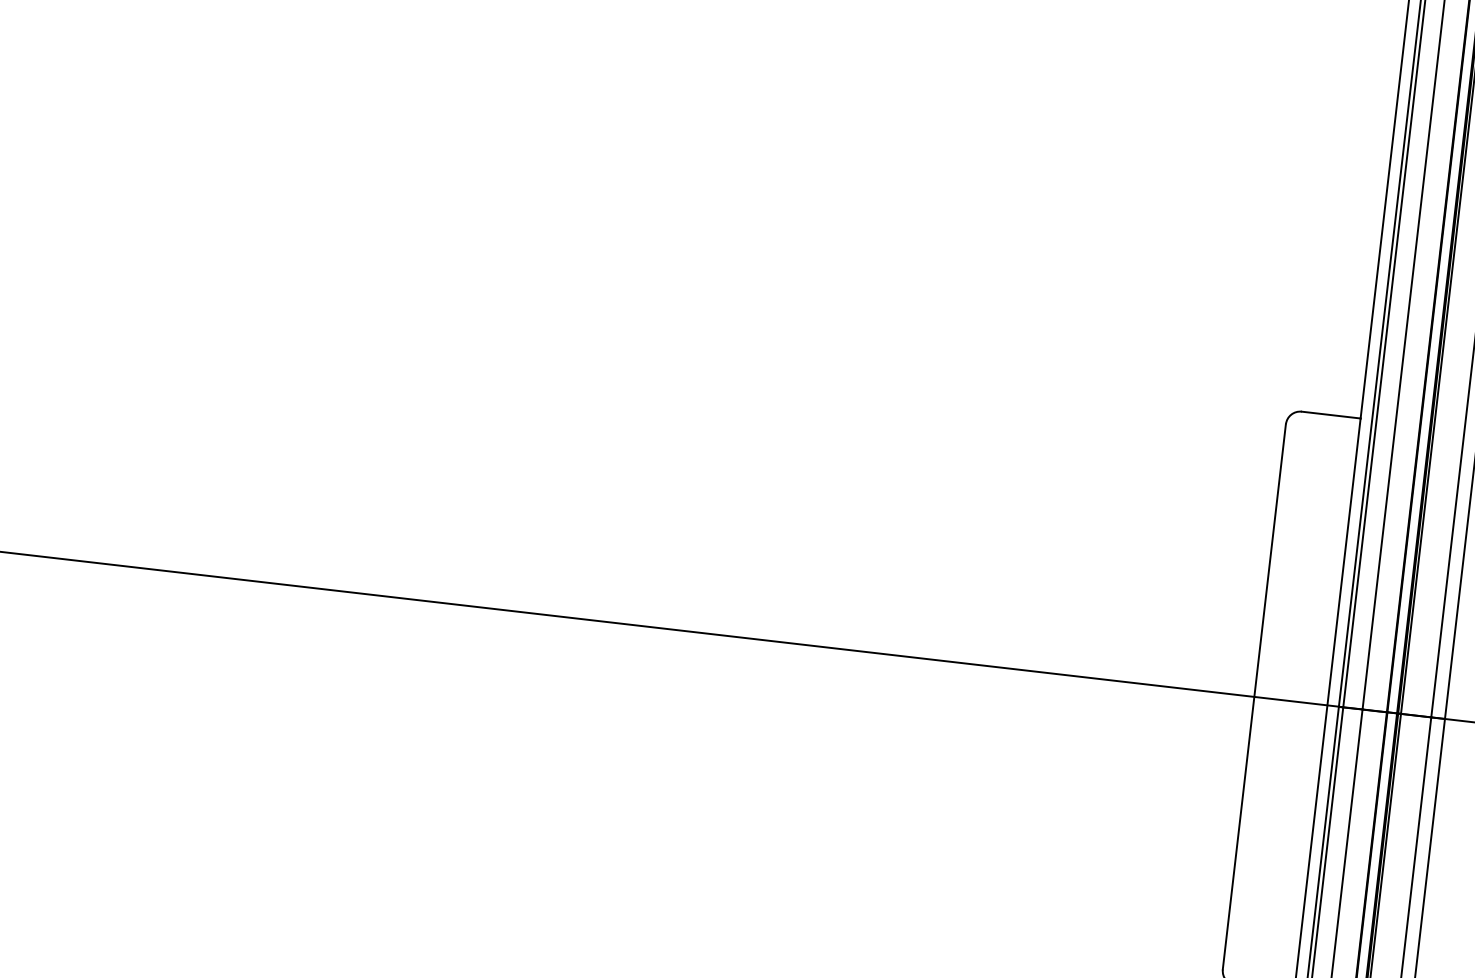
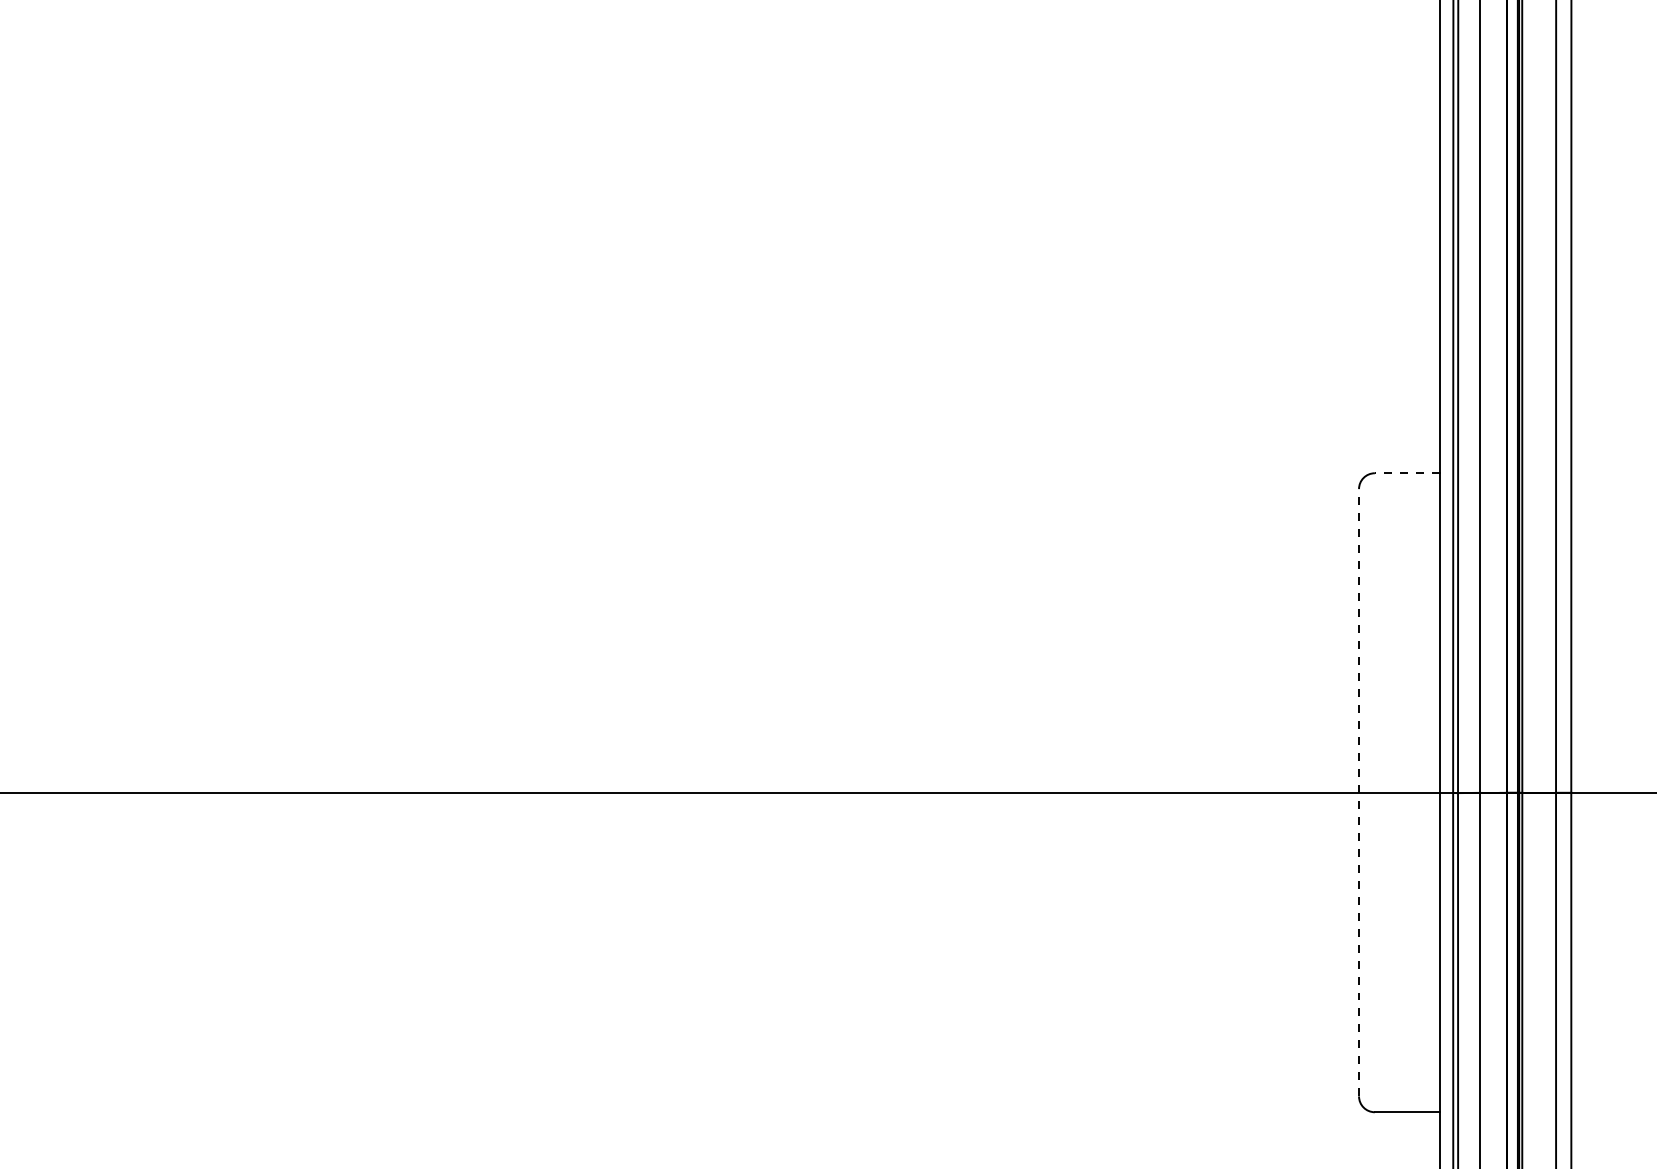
line: (1331, 415) -> (1407, 473), solid -> dashed
line: (1253, 696) -> (1358, 792), solid -> dashed

